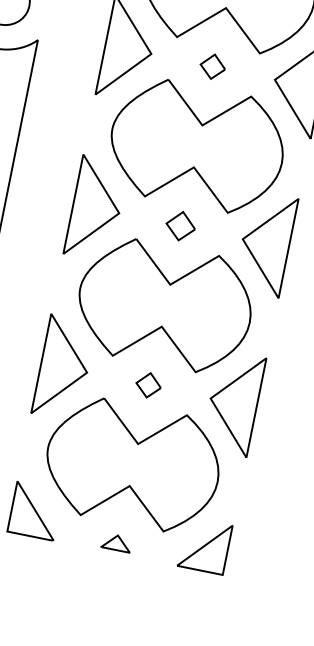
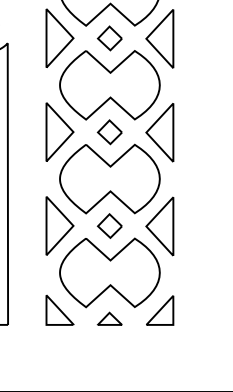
part: (212, 66) -> (109, 38), size x1.67
part: (180, 226) -> (109, 132), size x1.43
part: (148, 384) -> (109, 225), size x1.67
part: (116, 542) -> (109, 318), size x1.43

